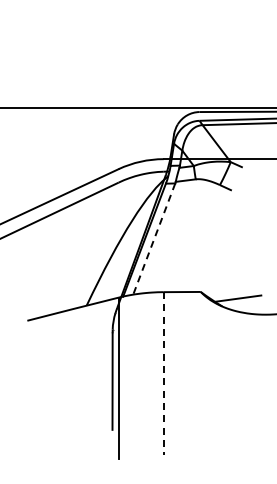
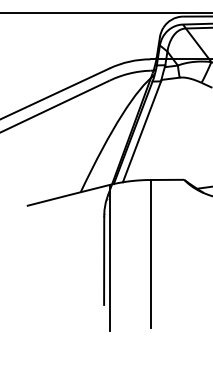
line: (154, 239) -> (142, 132), dashed -> solid
line: (163, 374) -> (150, 254), dashed -> solid

